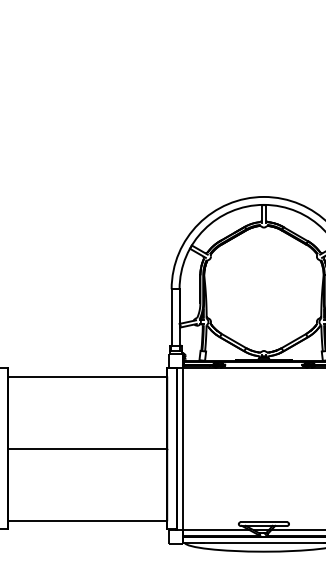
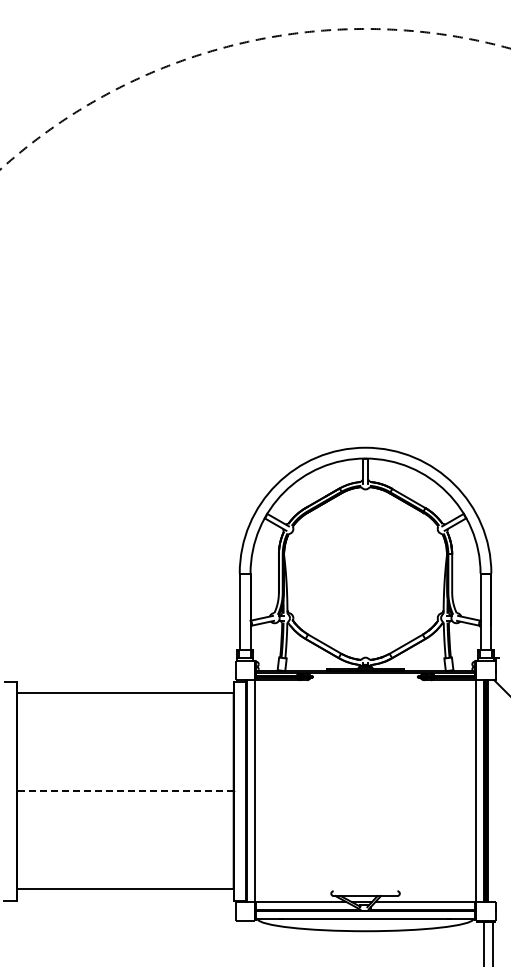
line: (263, 367) -> (365, 680), removed
line: (87, 449) -> (124, 791), solid -> dashed
line: (263, 522) -> (365, 891), removed

